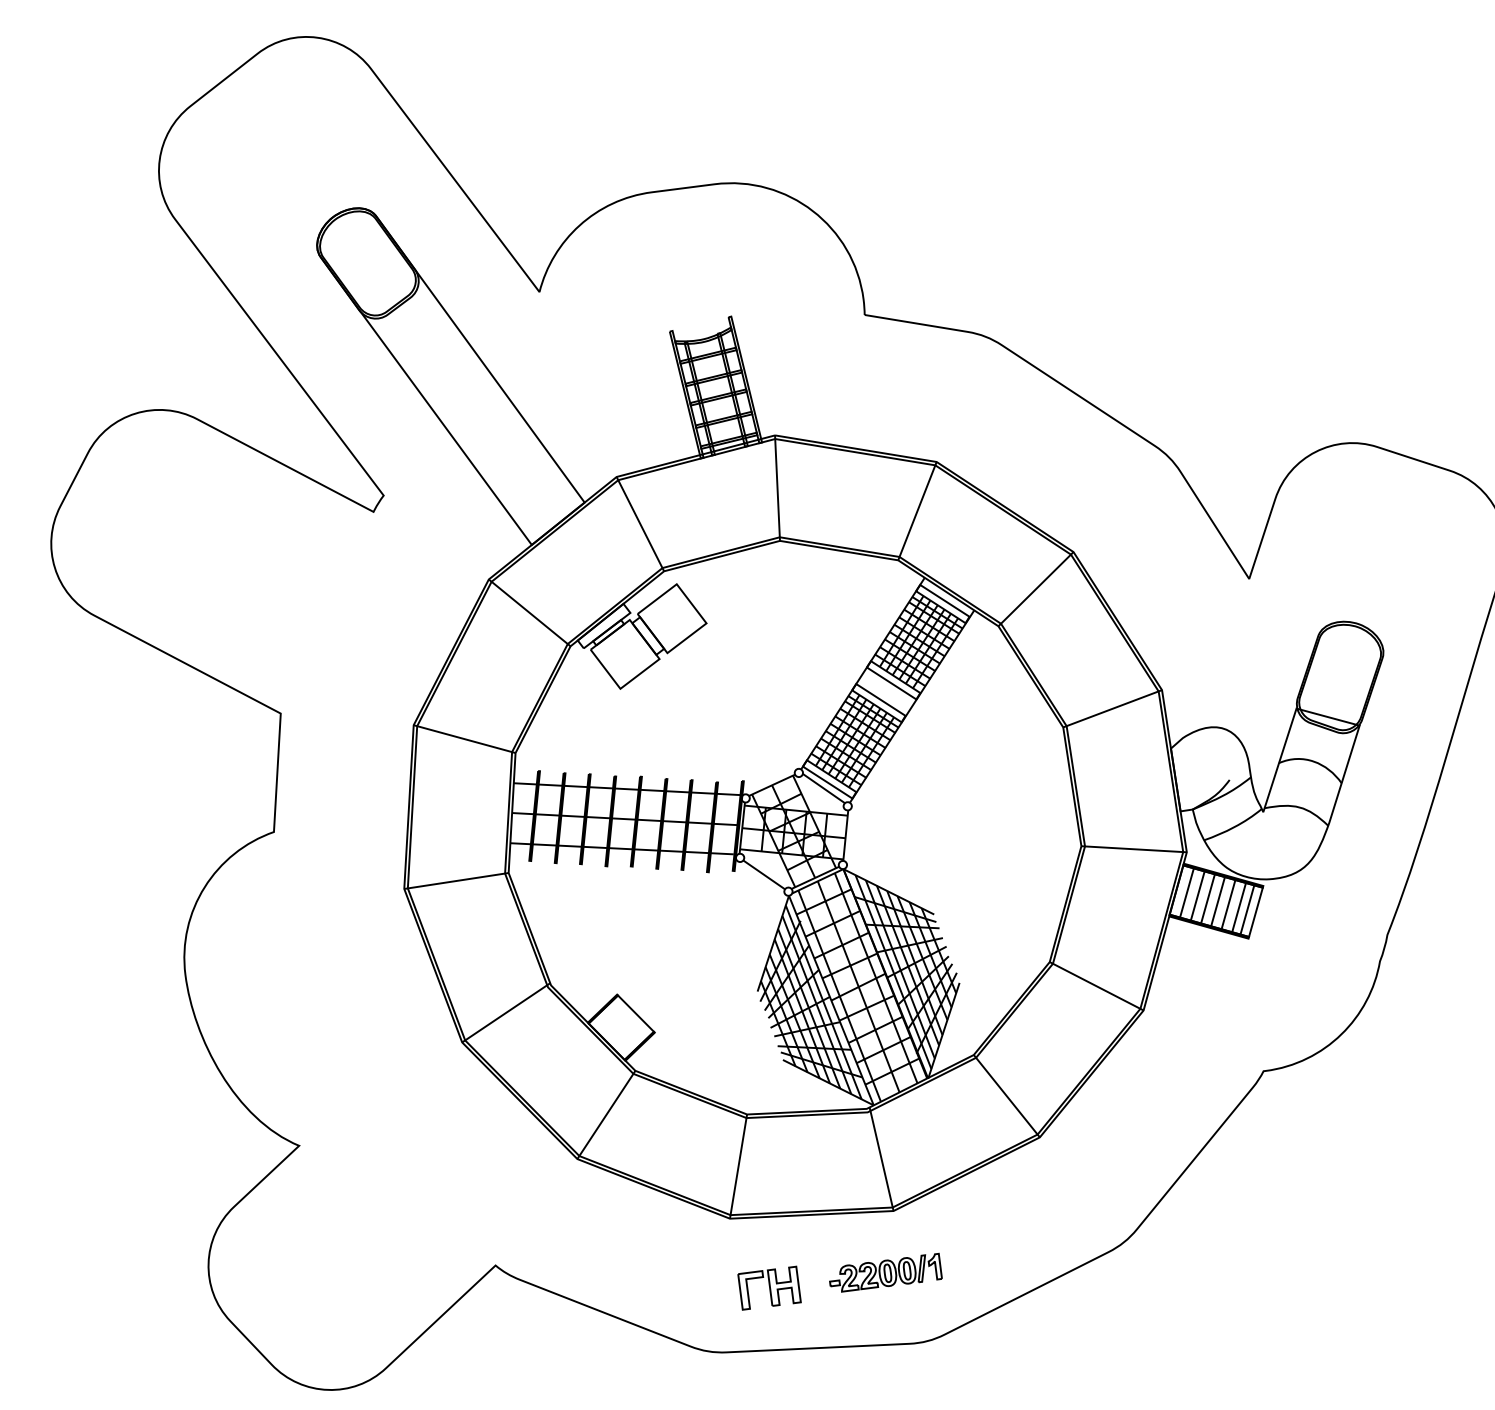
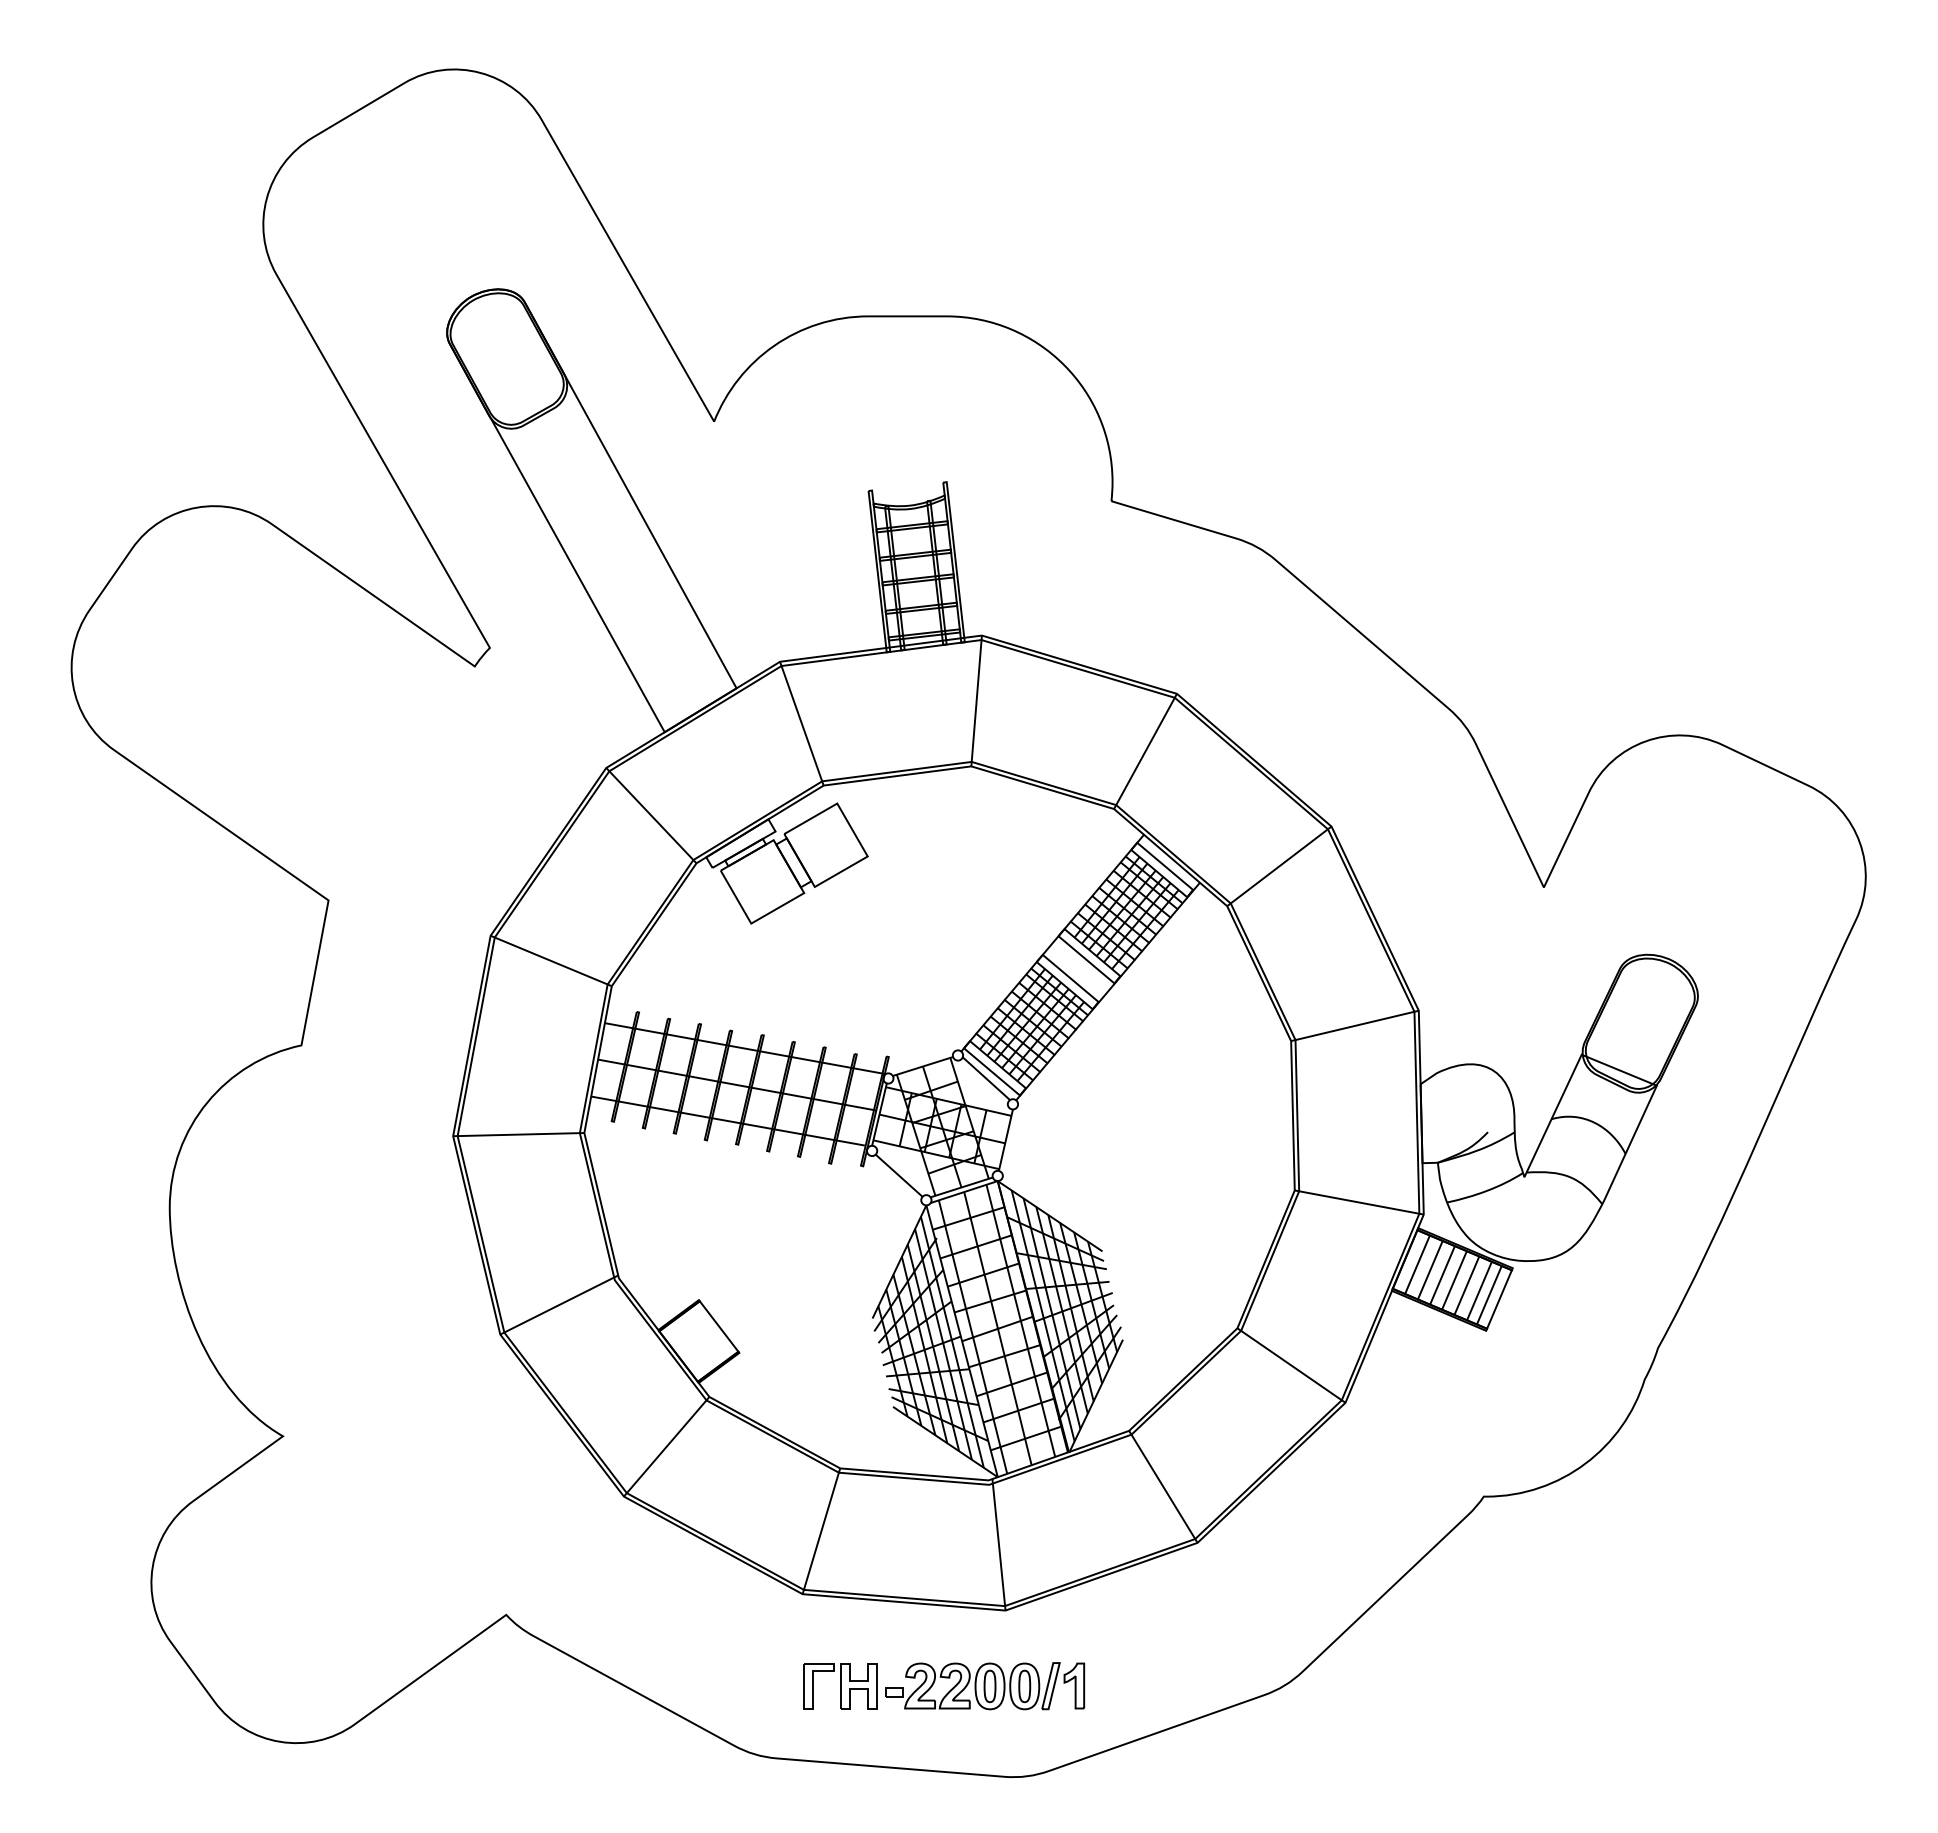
part: (885, 1273) -> (985, 1686), size x1.43

